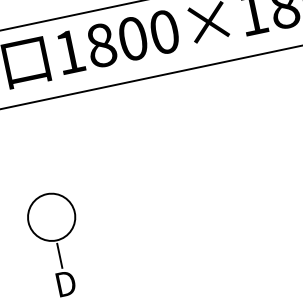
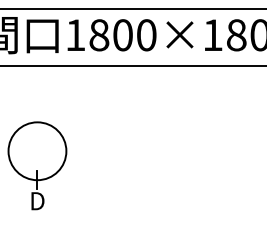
circle: (51, 217) -> (37, 151), size x1.67

